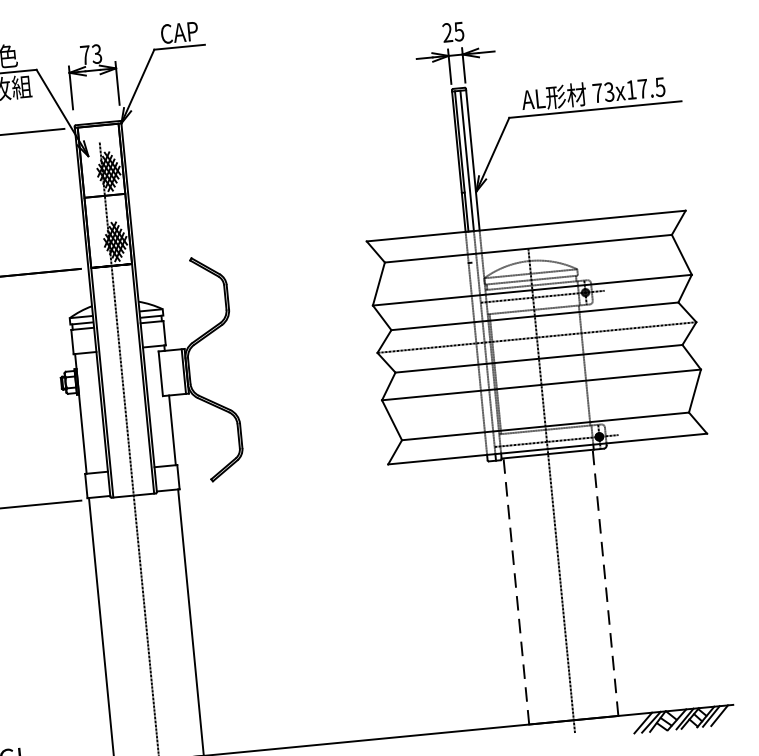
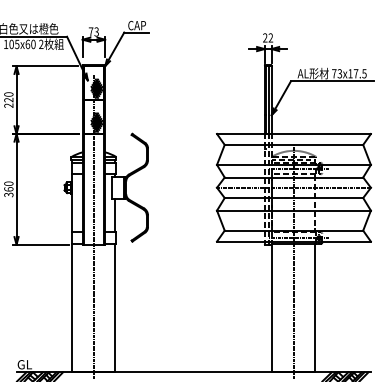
text: (458, 30) -> (270, 37), 25 -> 22
line: (605, 581) -> (315, 307), dashed -> solid
line: (516, 589) -> (272, 307), dashed -> solid

